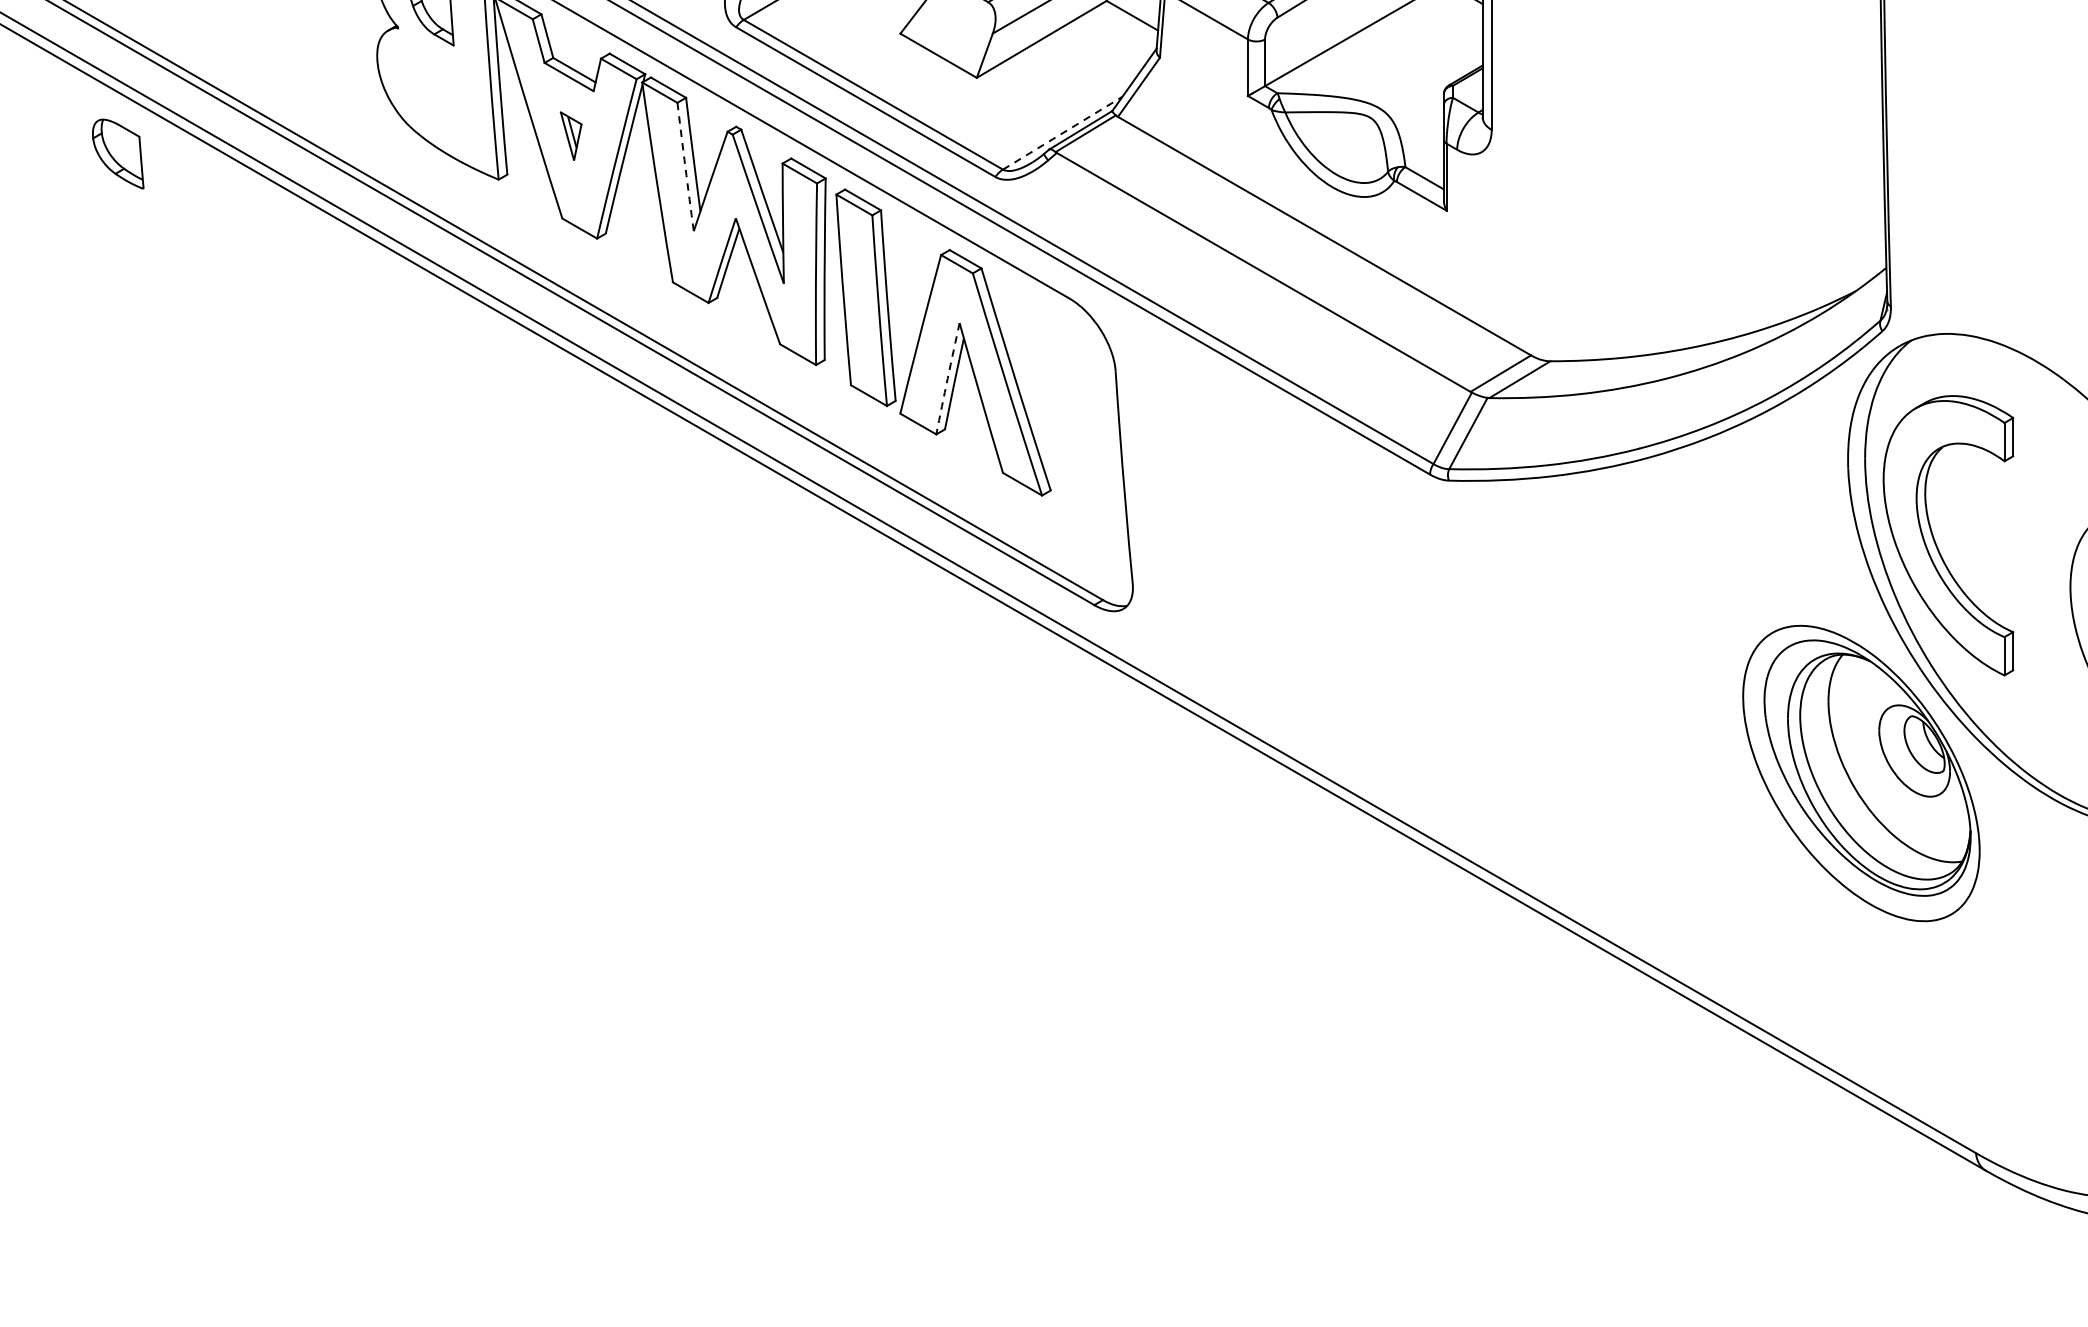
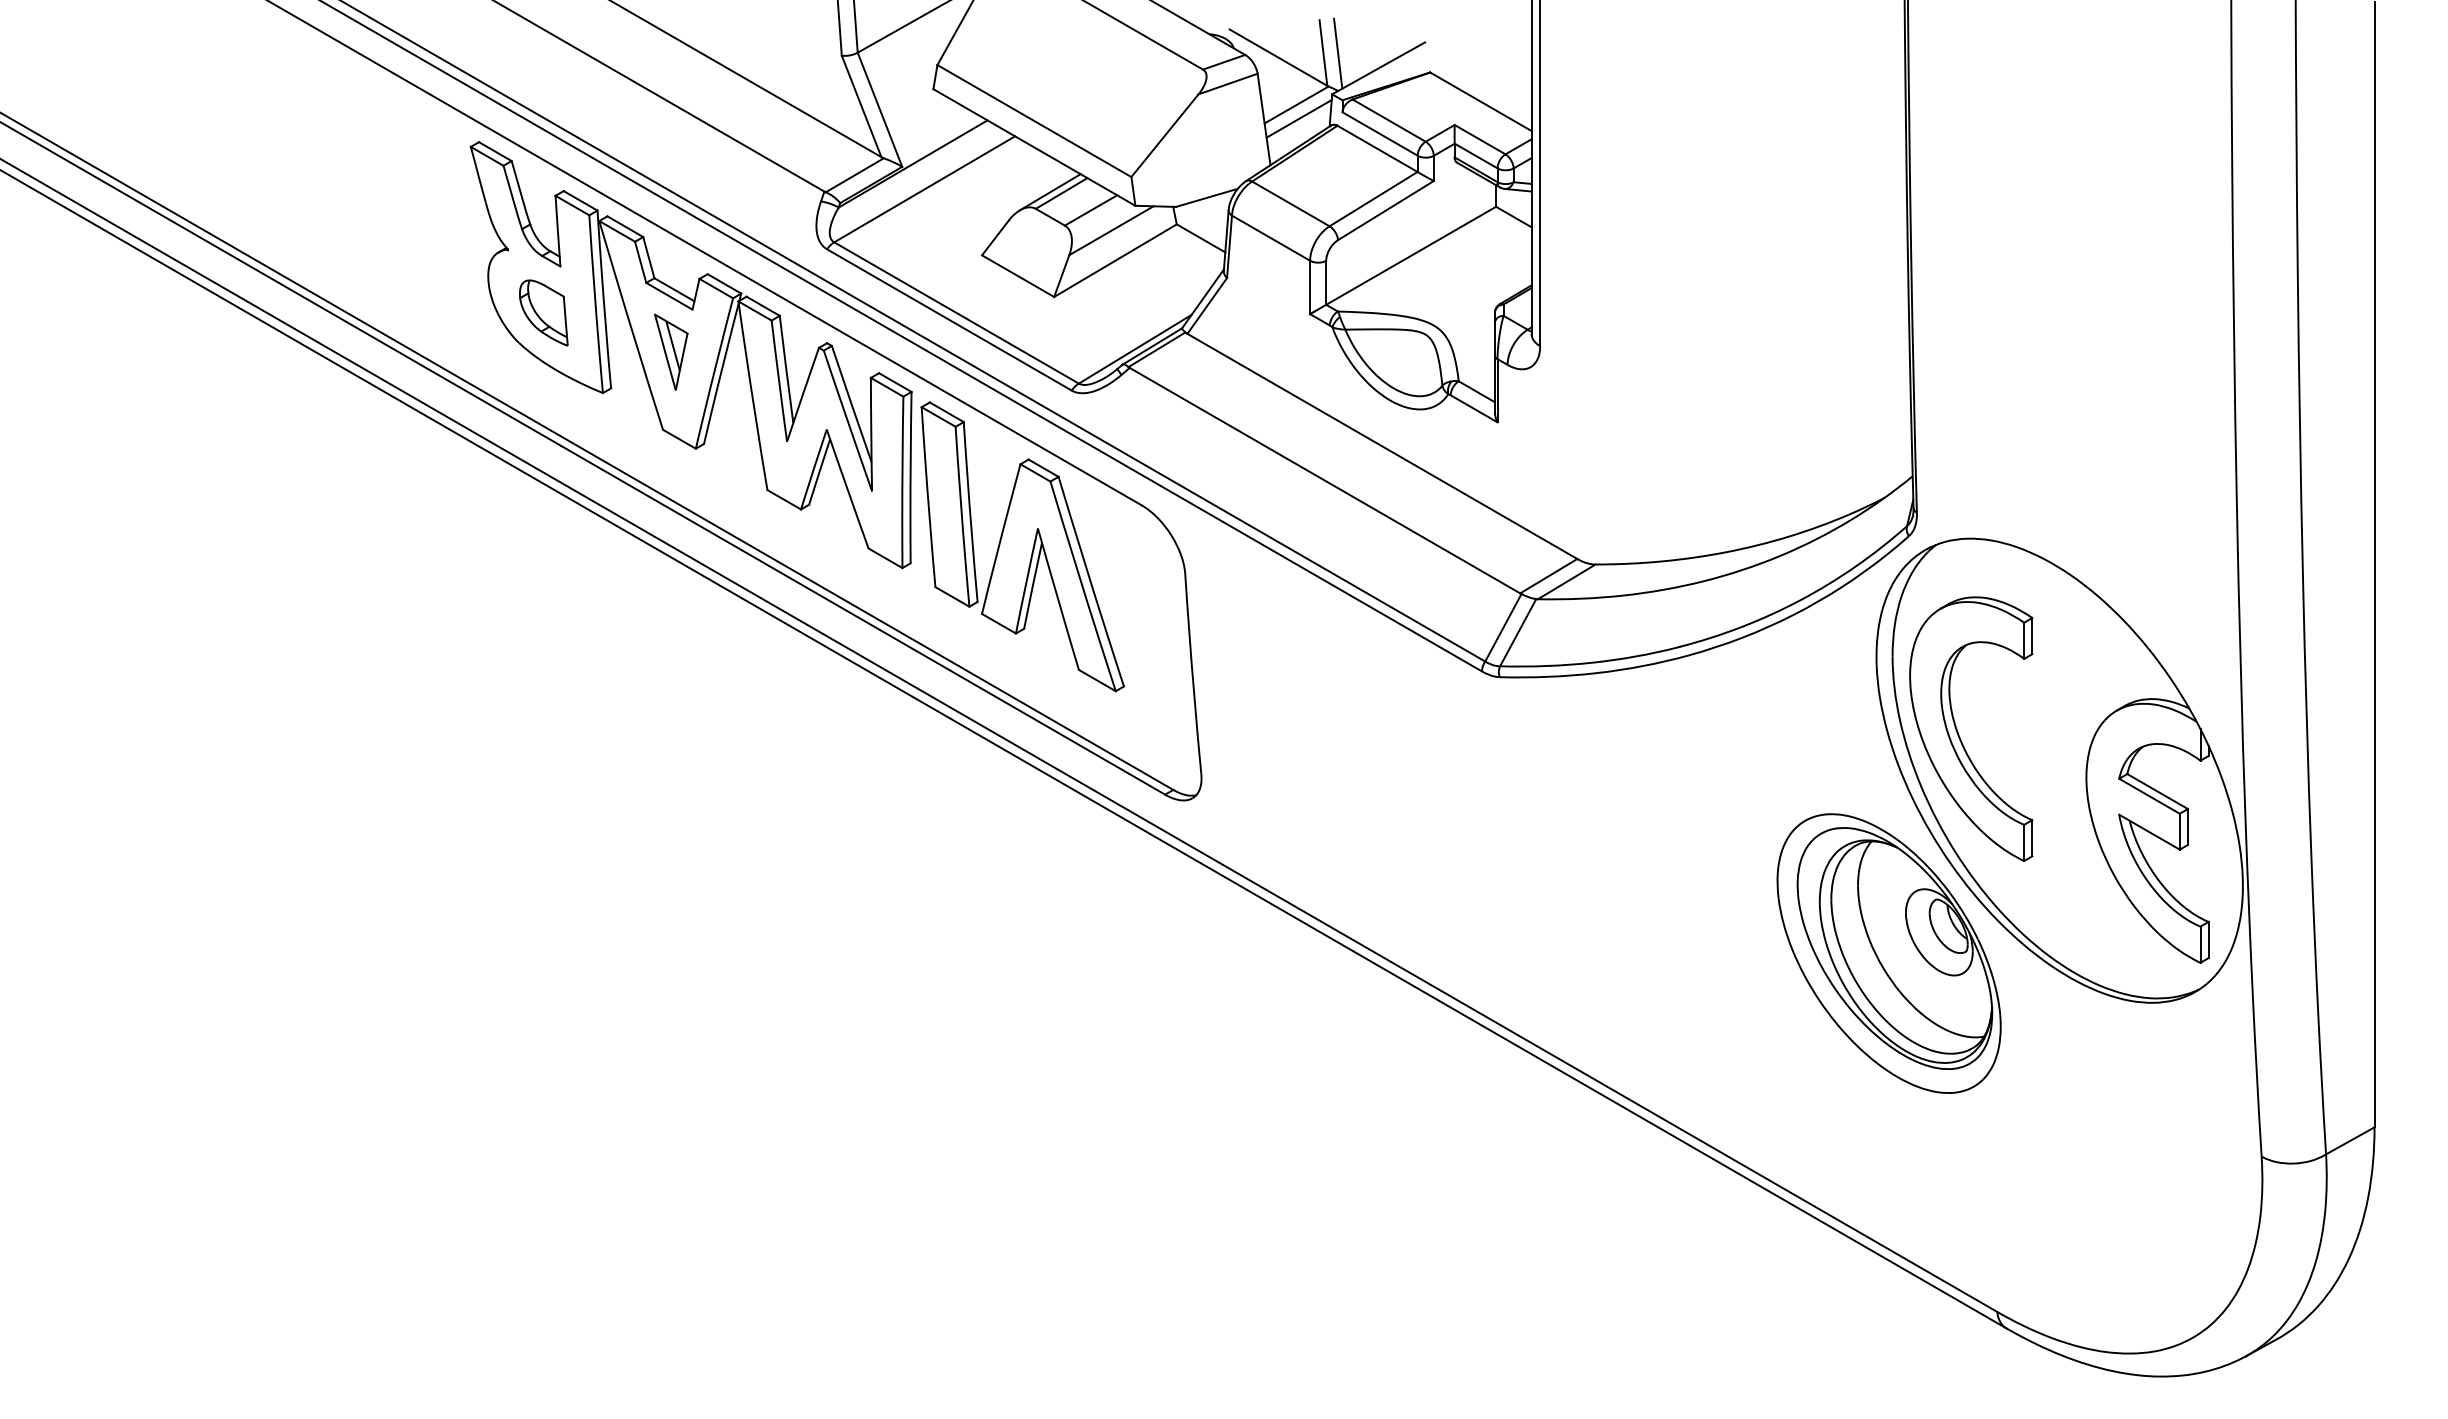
line: (1062, 132) -> (1135, 348), dashed -> solid
part: (571, 135) -> (671, 351), size x1.67
part: (117, 153) -> (543, 312), moved
arc: (685, 167) -> (779, 381), dashed -> solid
arc: (947, 378) -> (1026, 580), dashed -> solid

